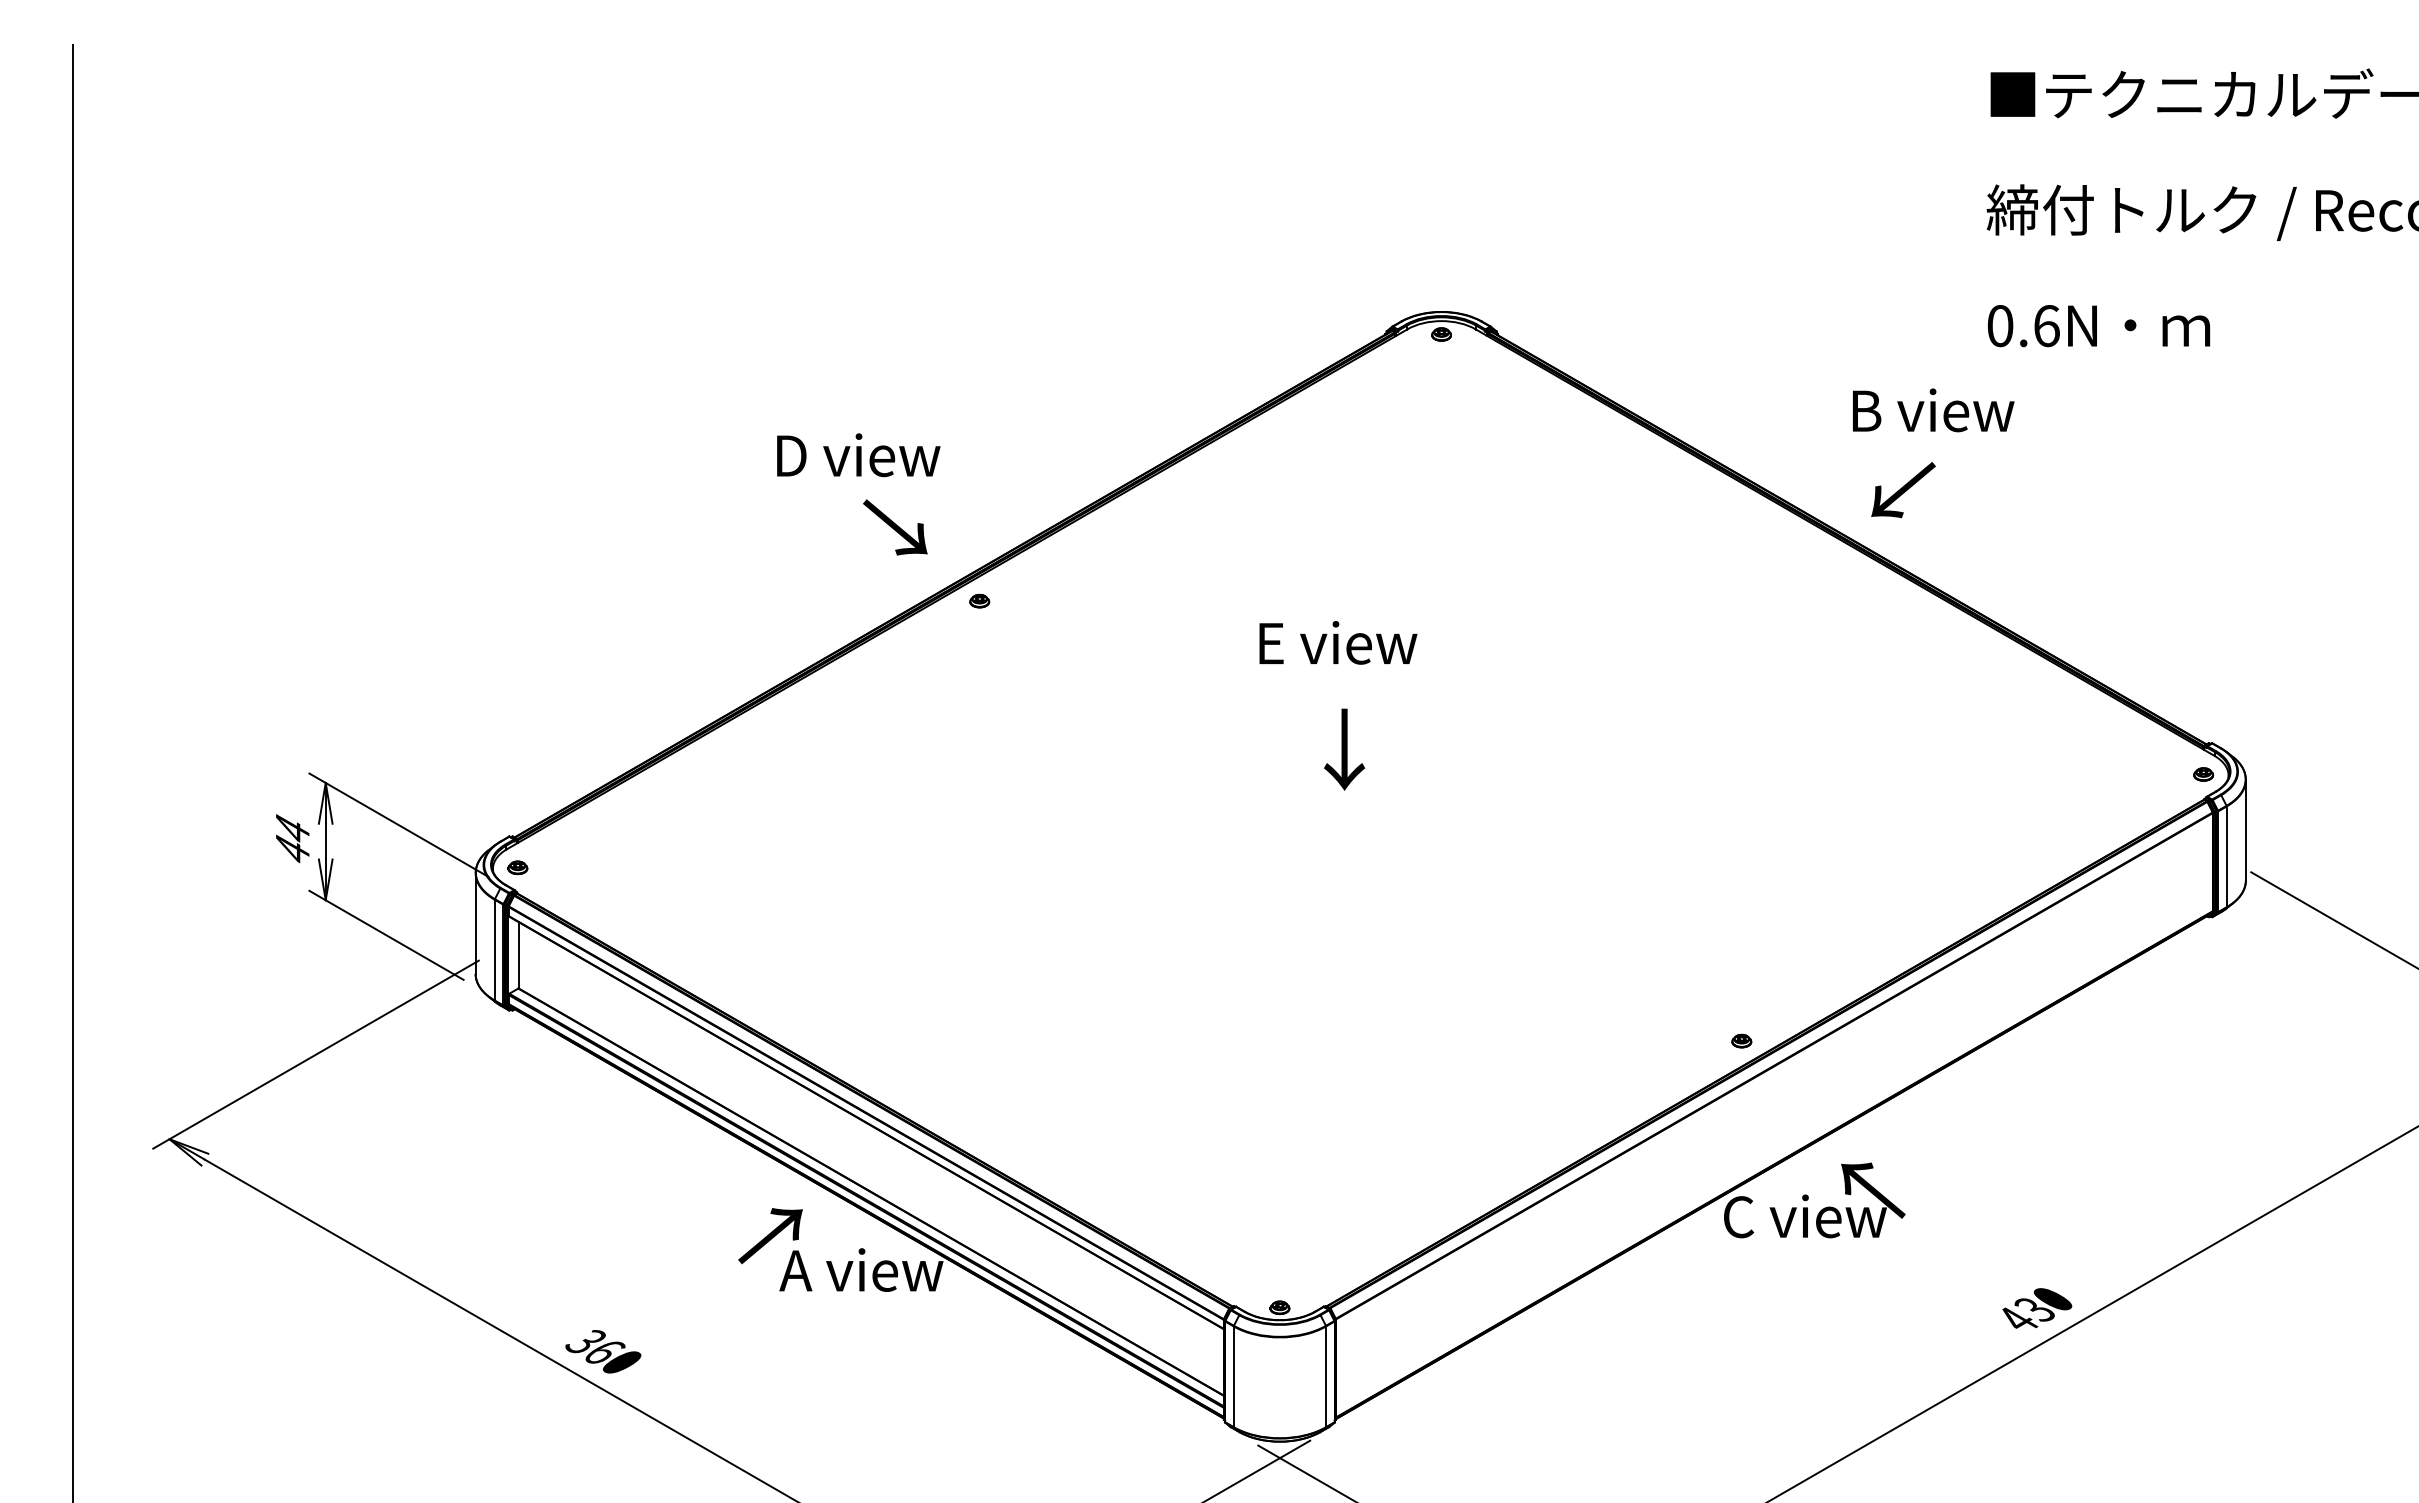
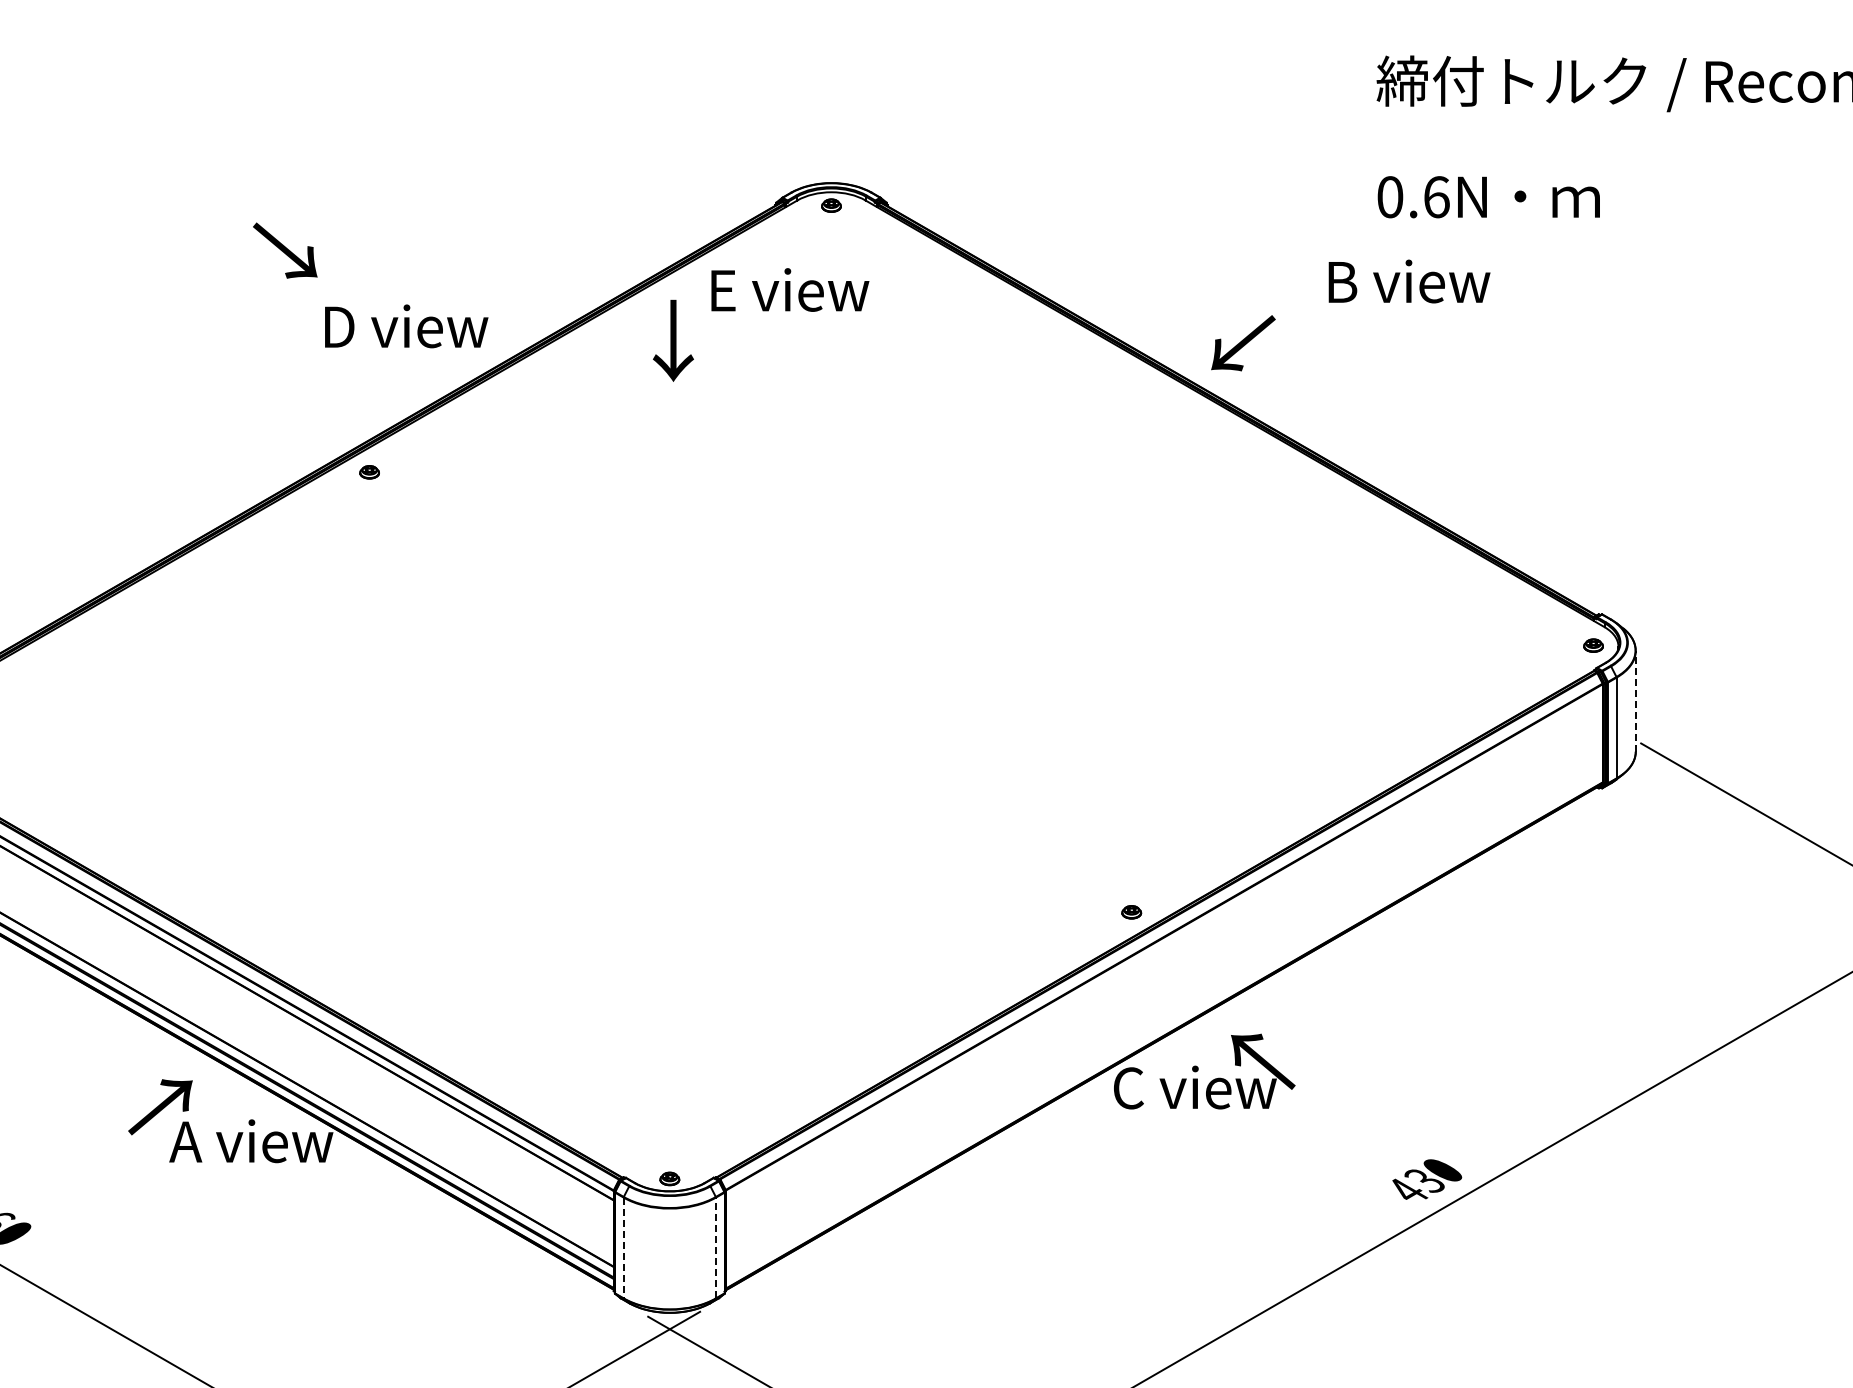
text: (1933, 410) -> (1409, 281), moved
text: (858, 455) -> (406, 326), moved
text: (1903, 490) -> (1243, 343), moved
text: (895, 527) -> (285, 250), moved
text: (1338, 642) -> (790, 289), moved
text: (1344, 749) -> (673, 340), moved
line: (2245, 829) -> (1635, 700), solid -> dashed
line: (1326, 1376) -> (716, 1247), solid -> dashed
line: (1233, 1377) -> (623, 1248), solid -> dashed

